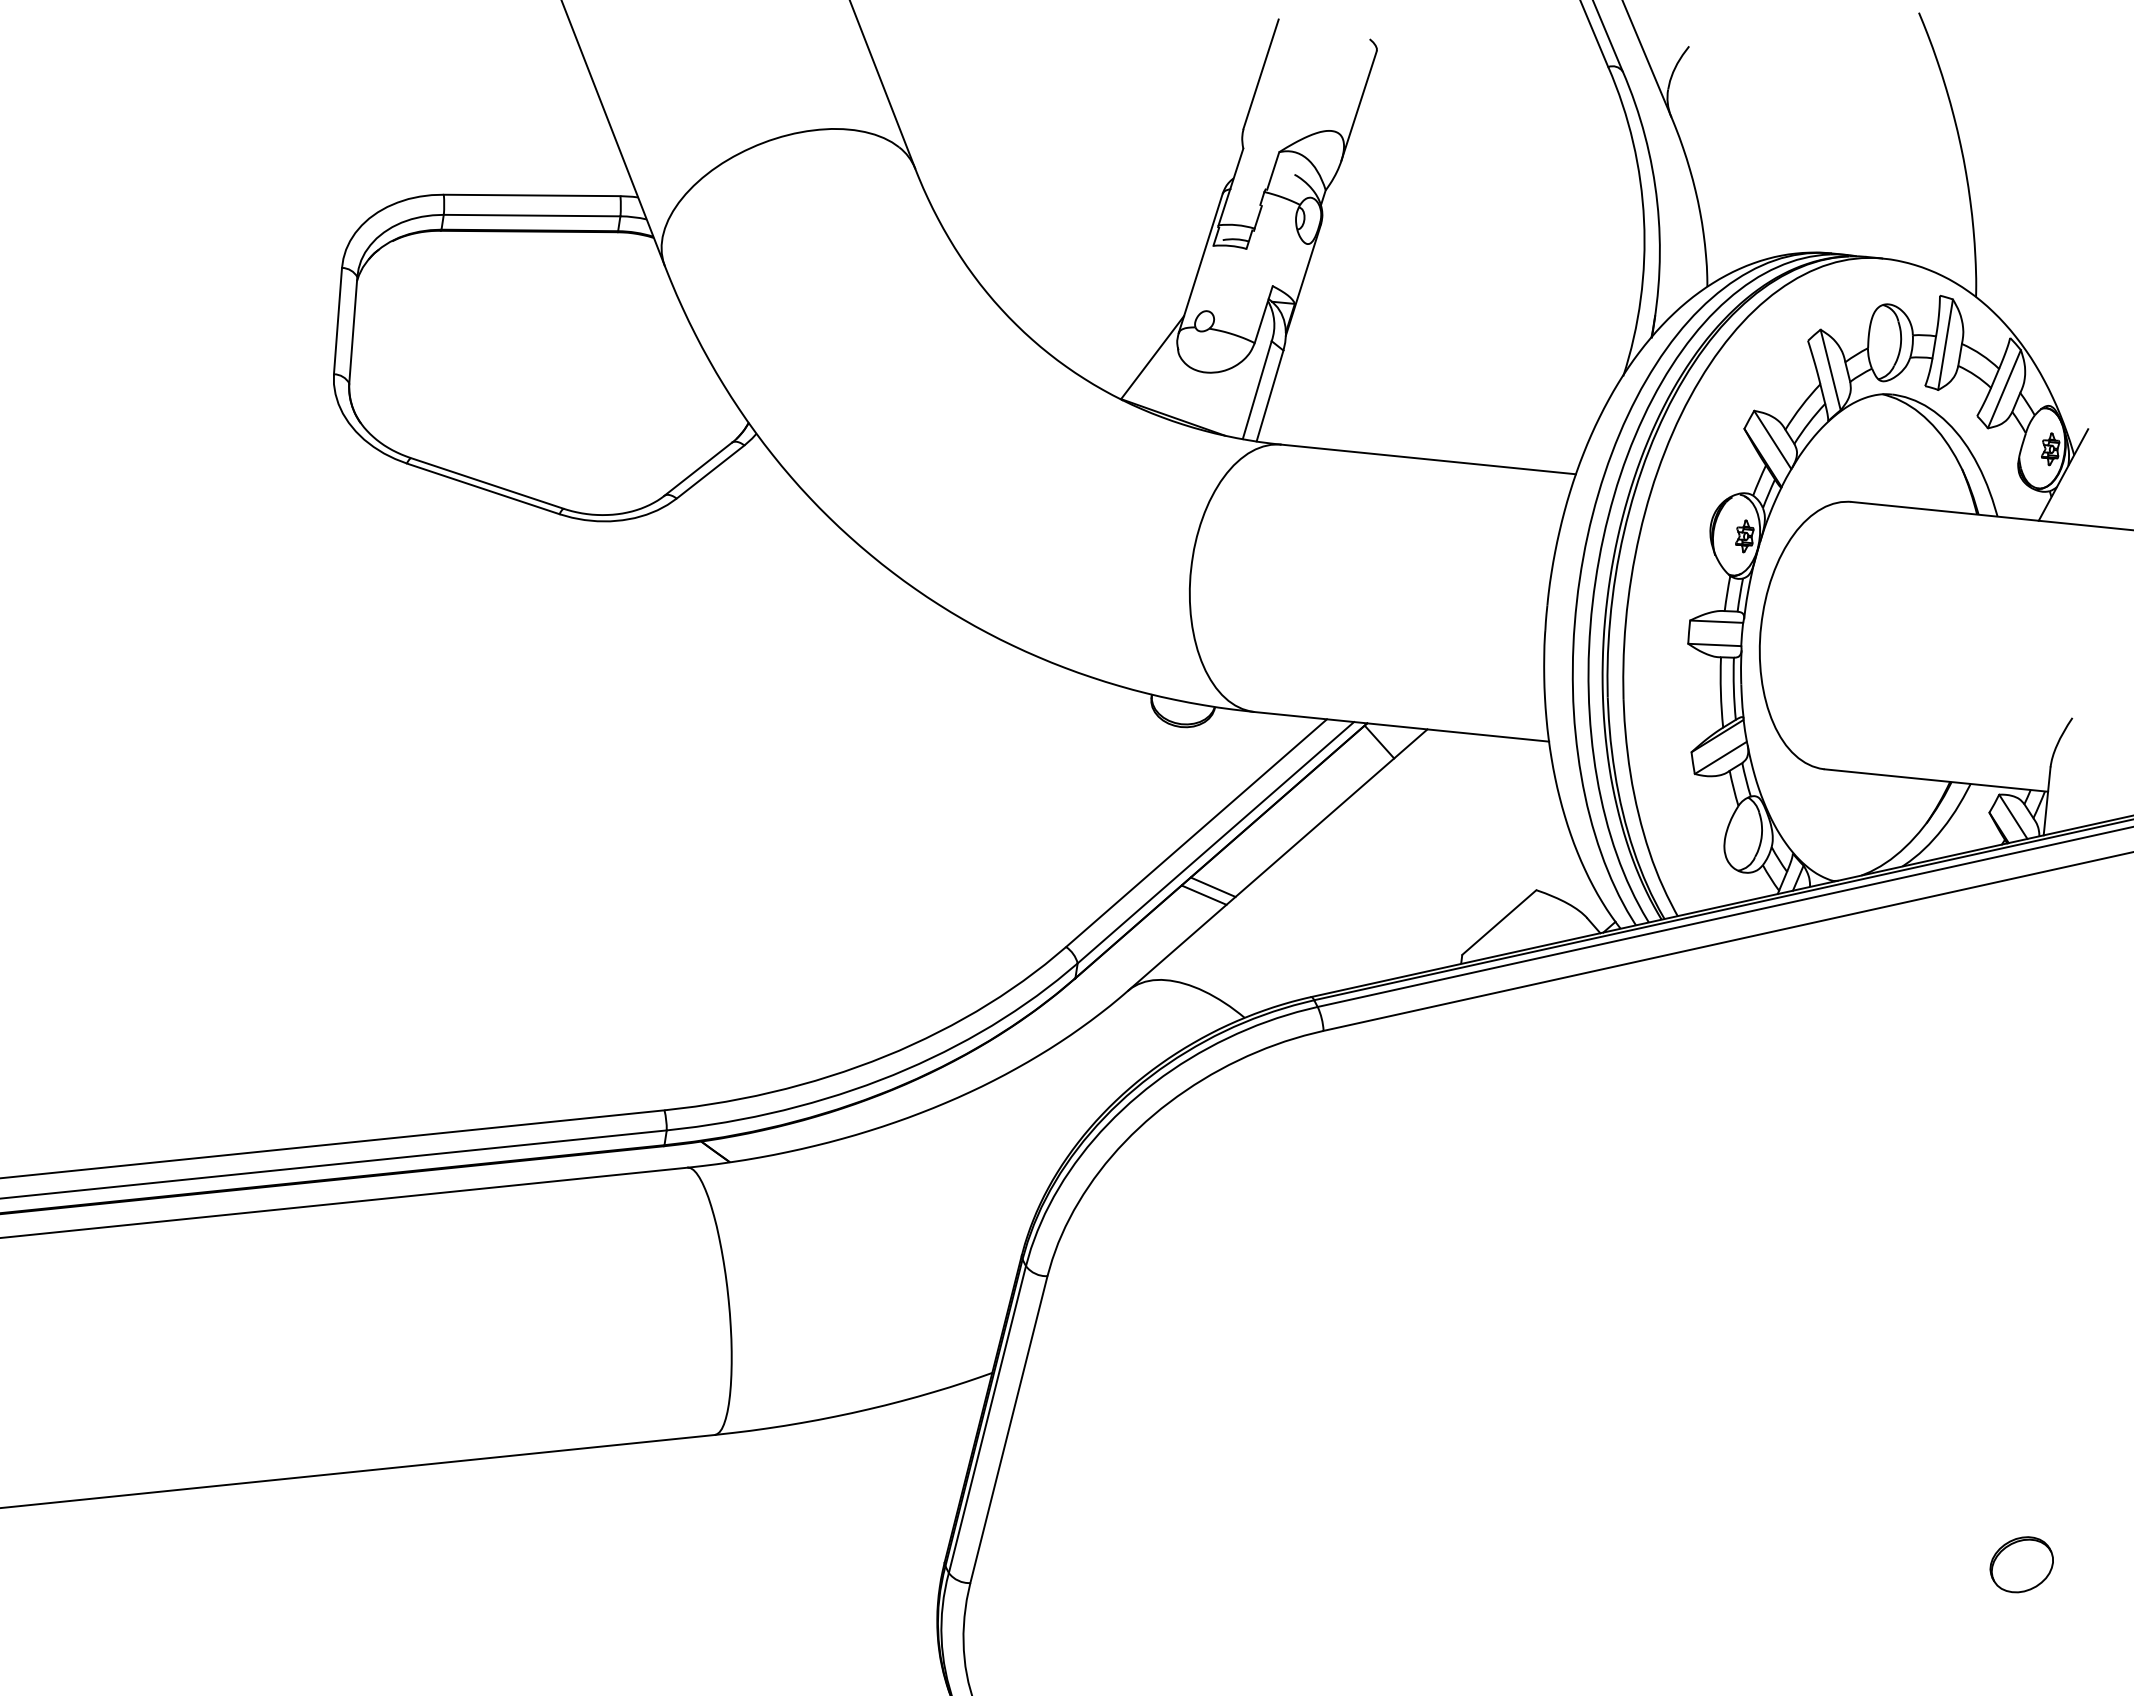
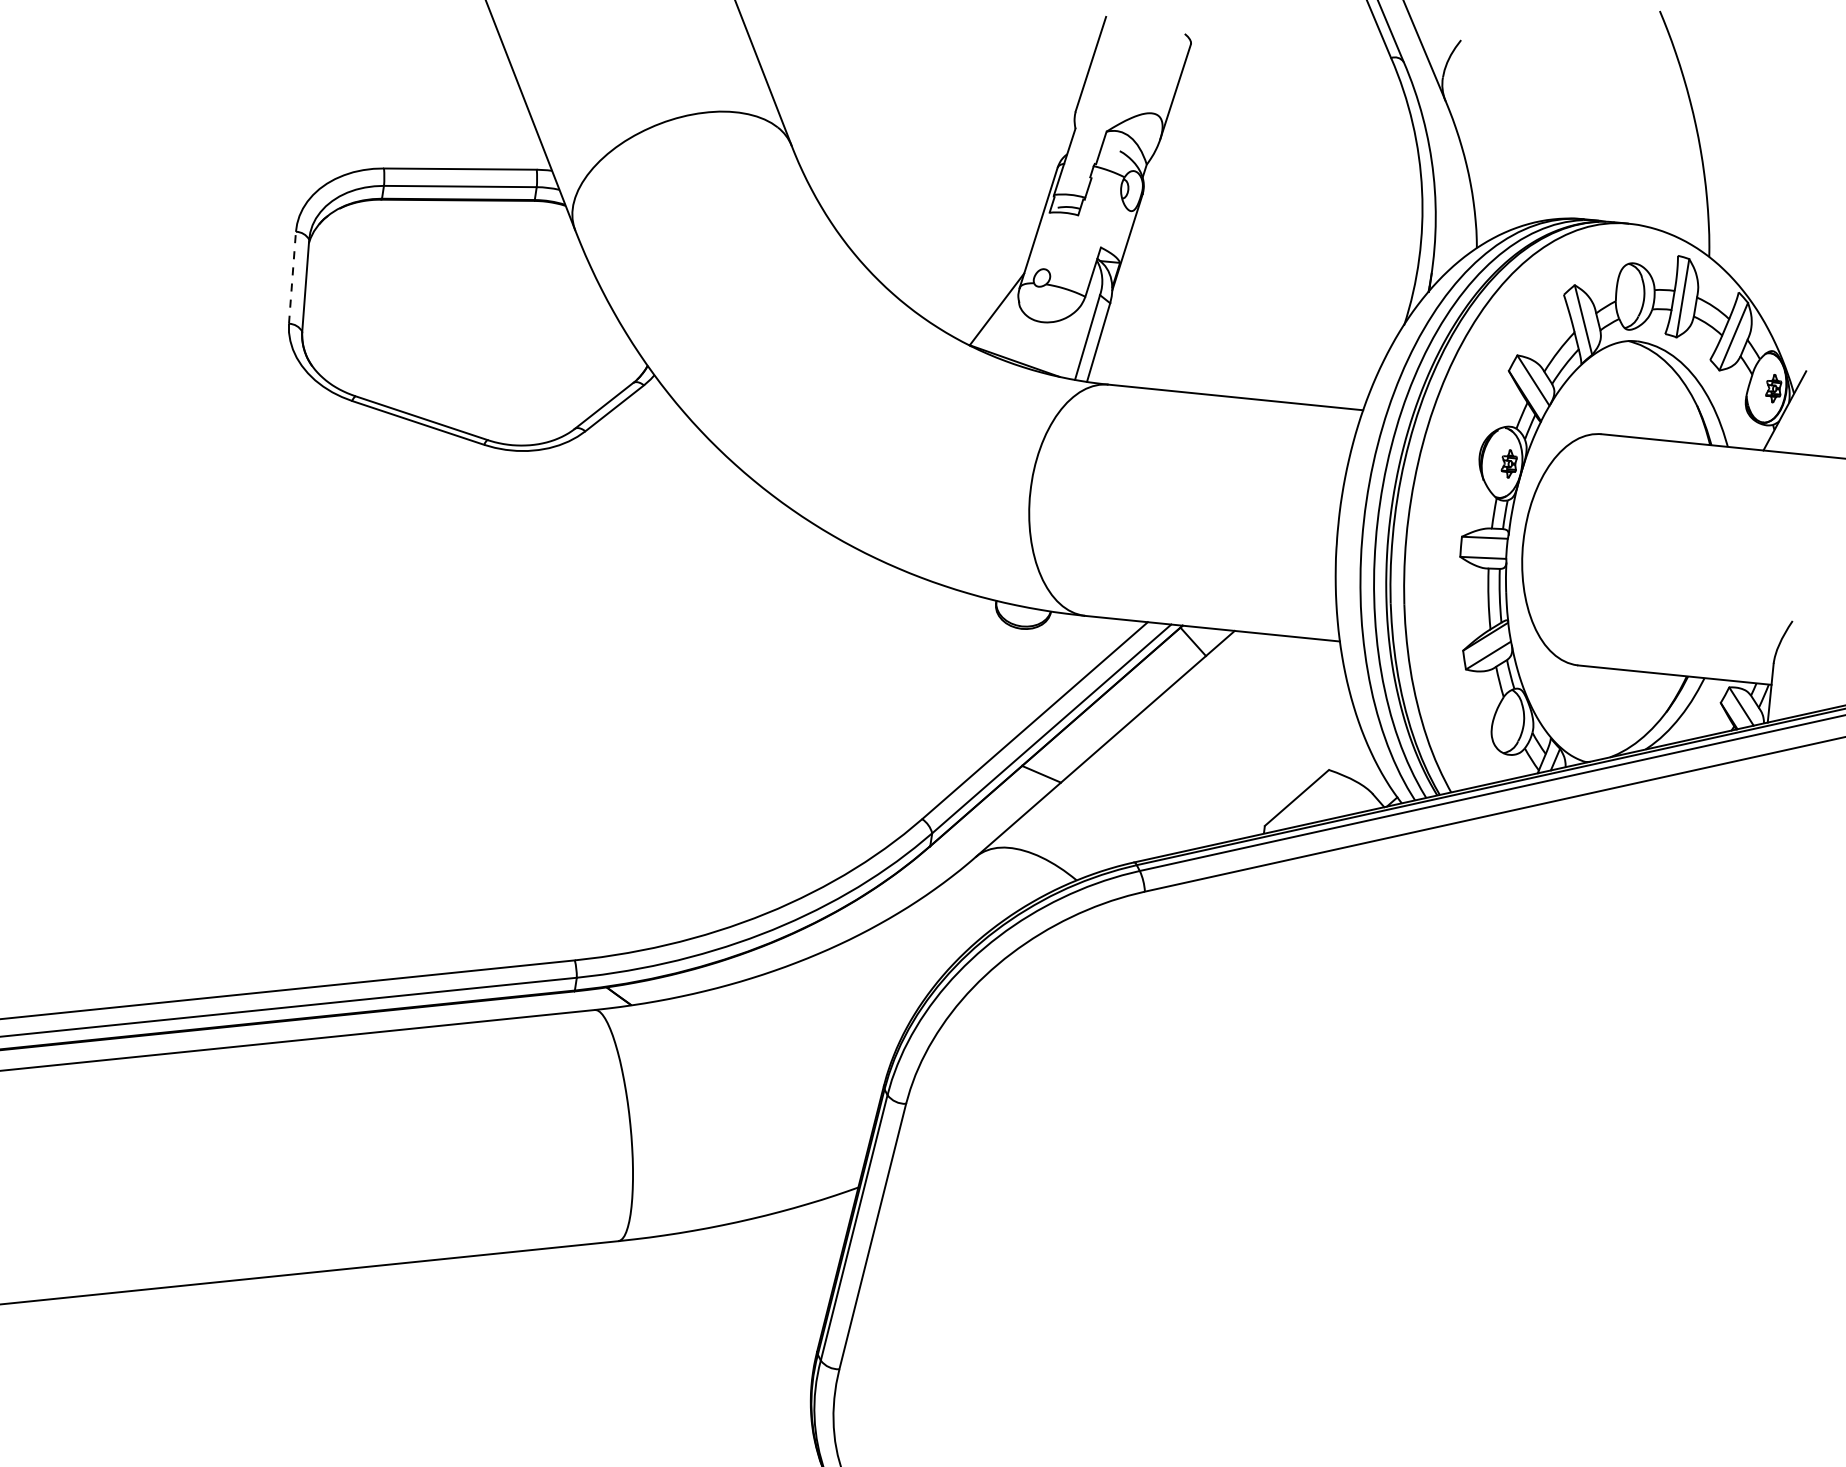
line: (338, 320) -> (292, 277), solid -> dashed
line: (1212, 886) -> (1048, 766), removed
part: (2021, 1564) -> (1748, 1353), removed

